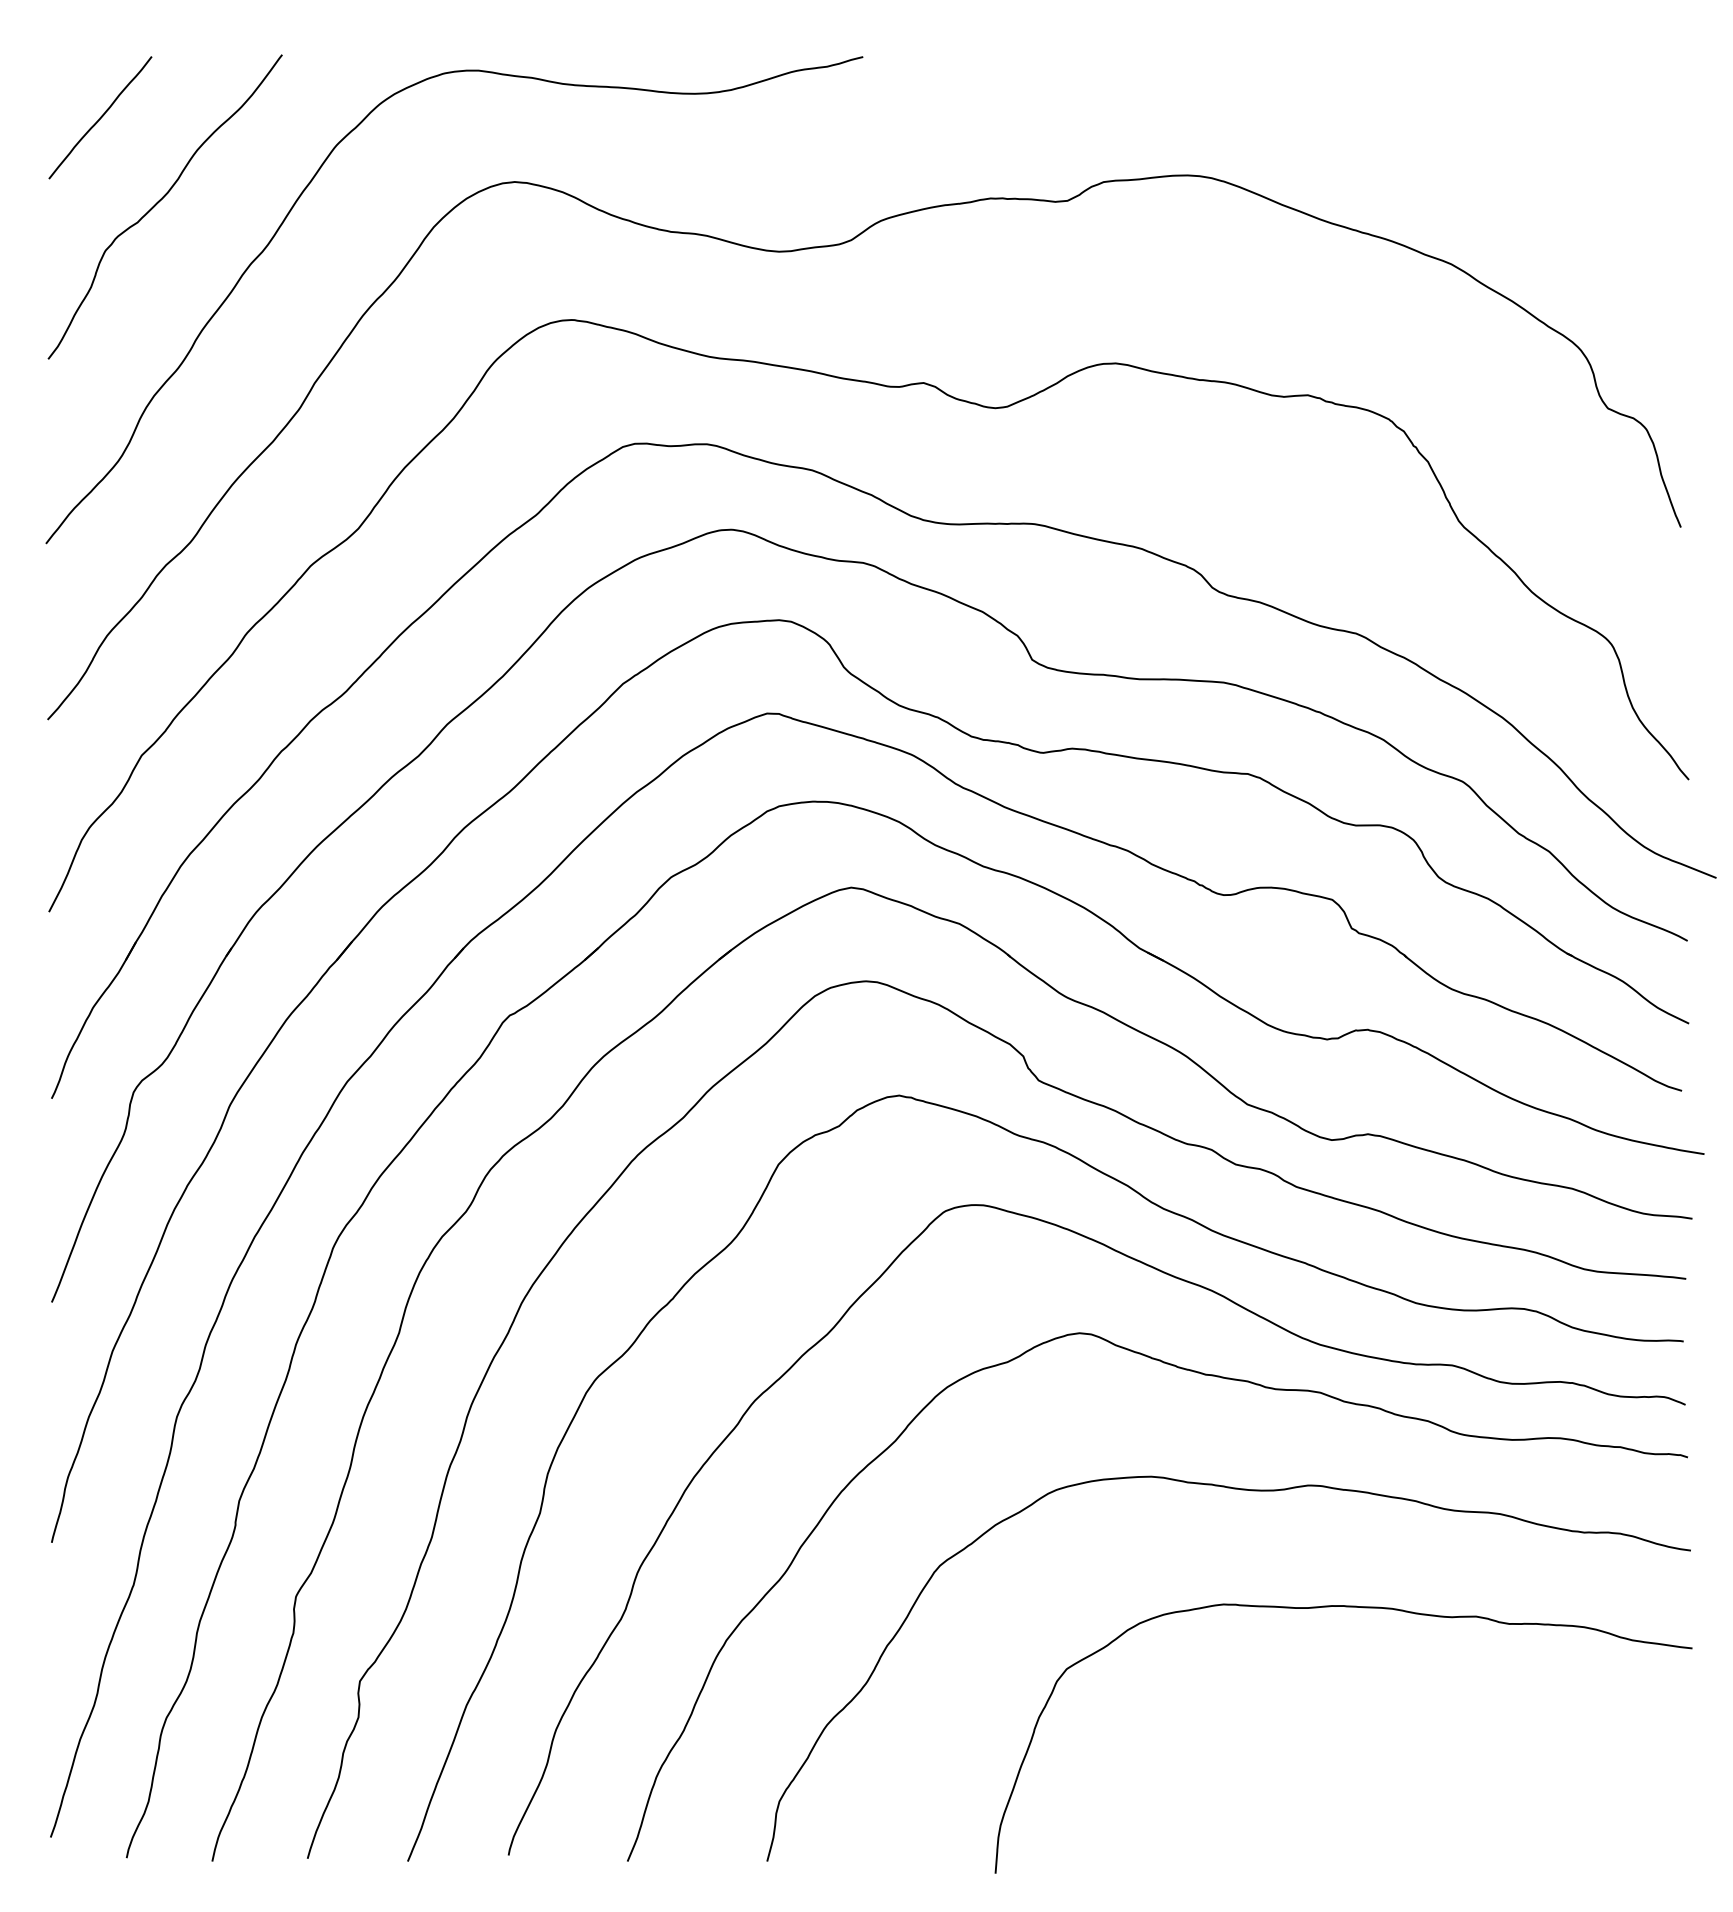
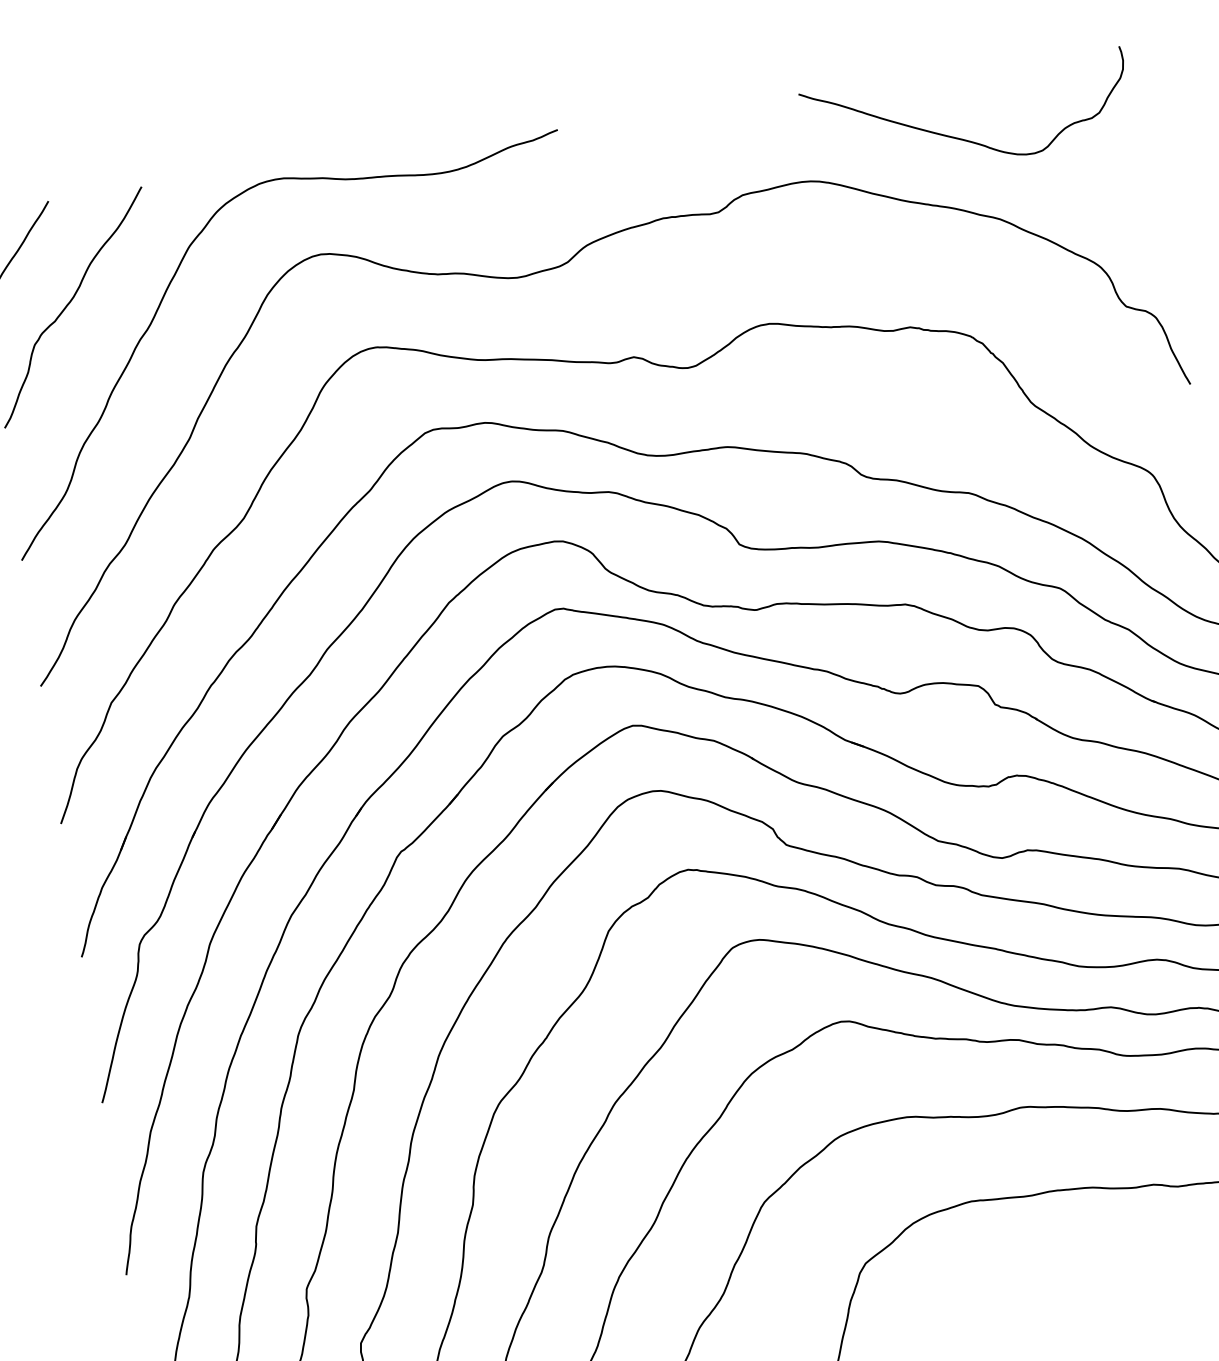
curve: (1414, 146) -> (961, 138), added

